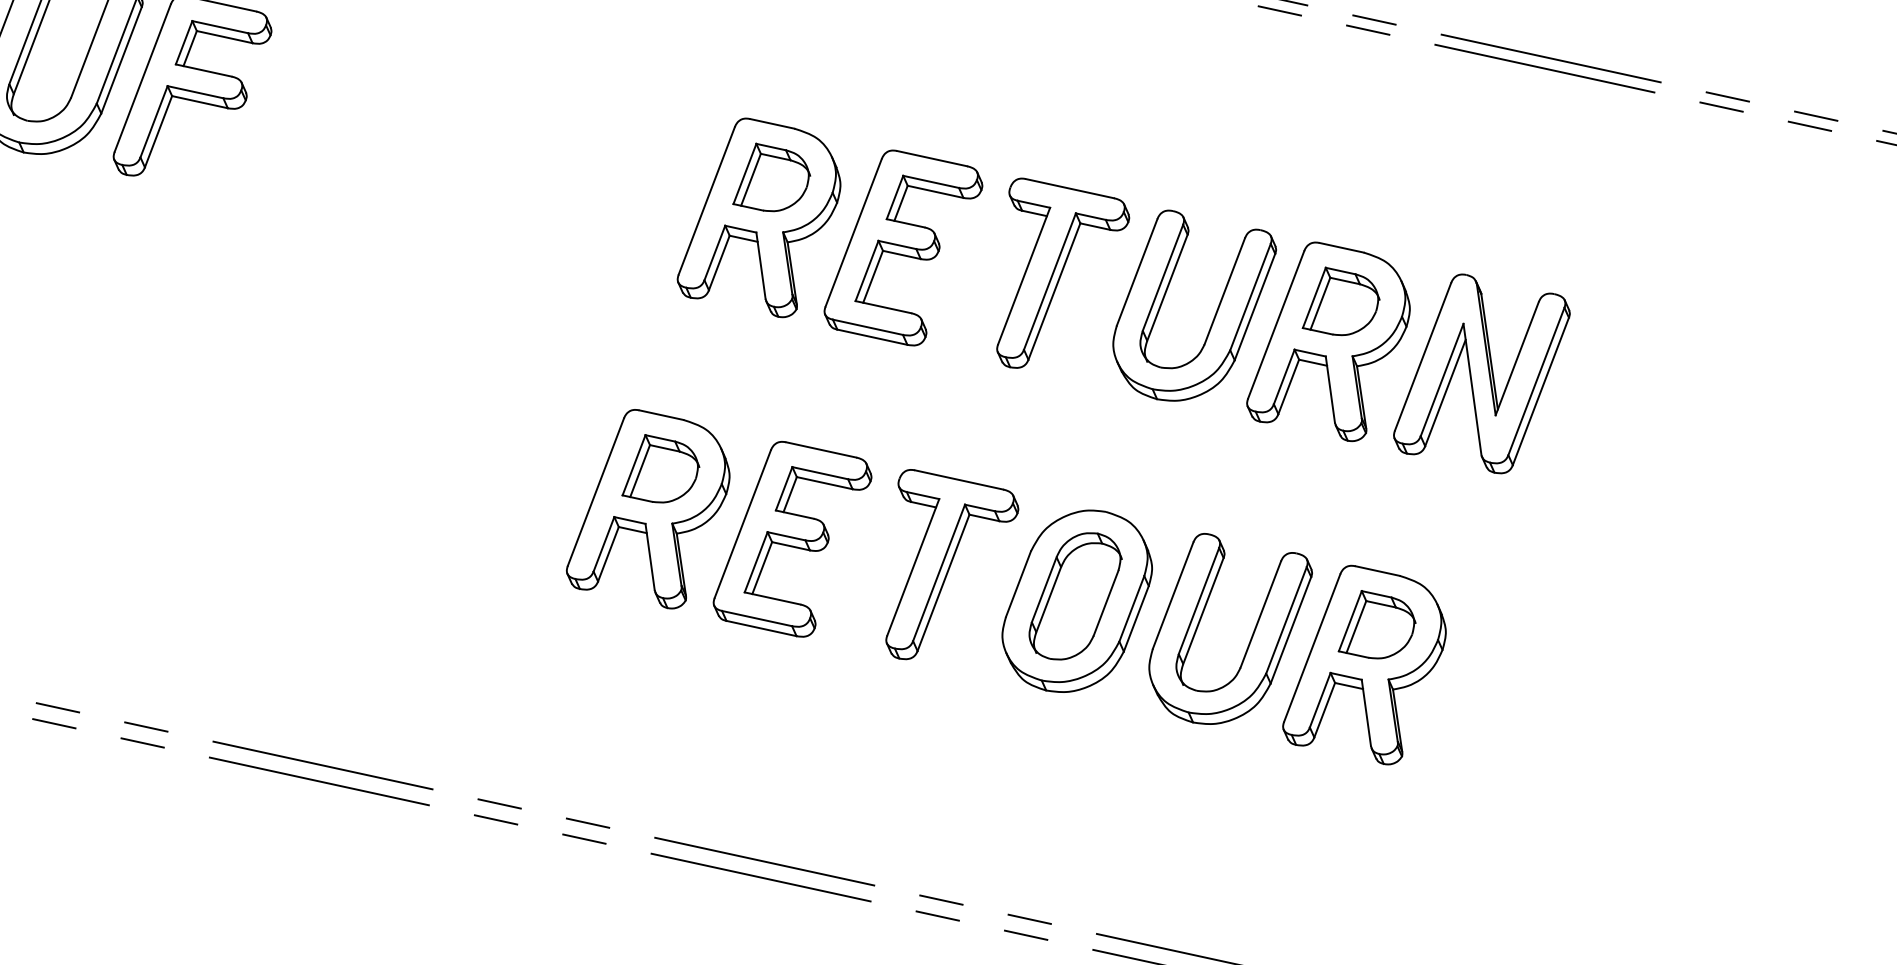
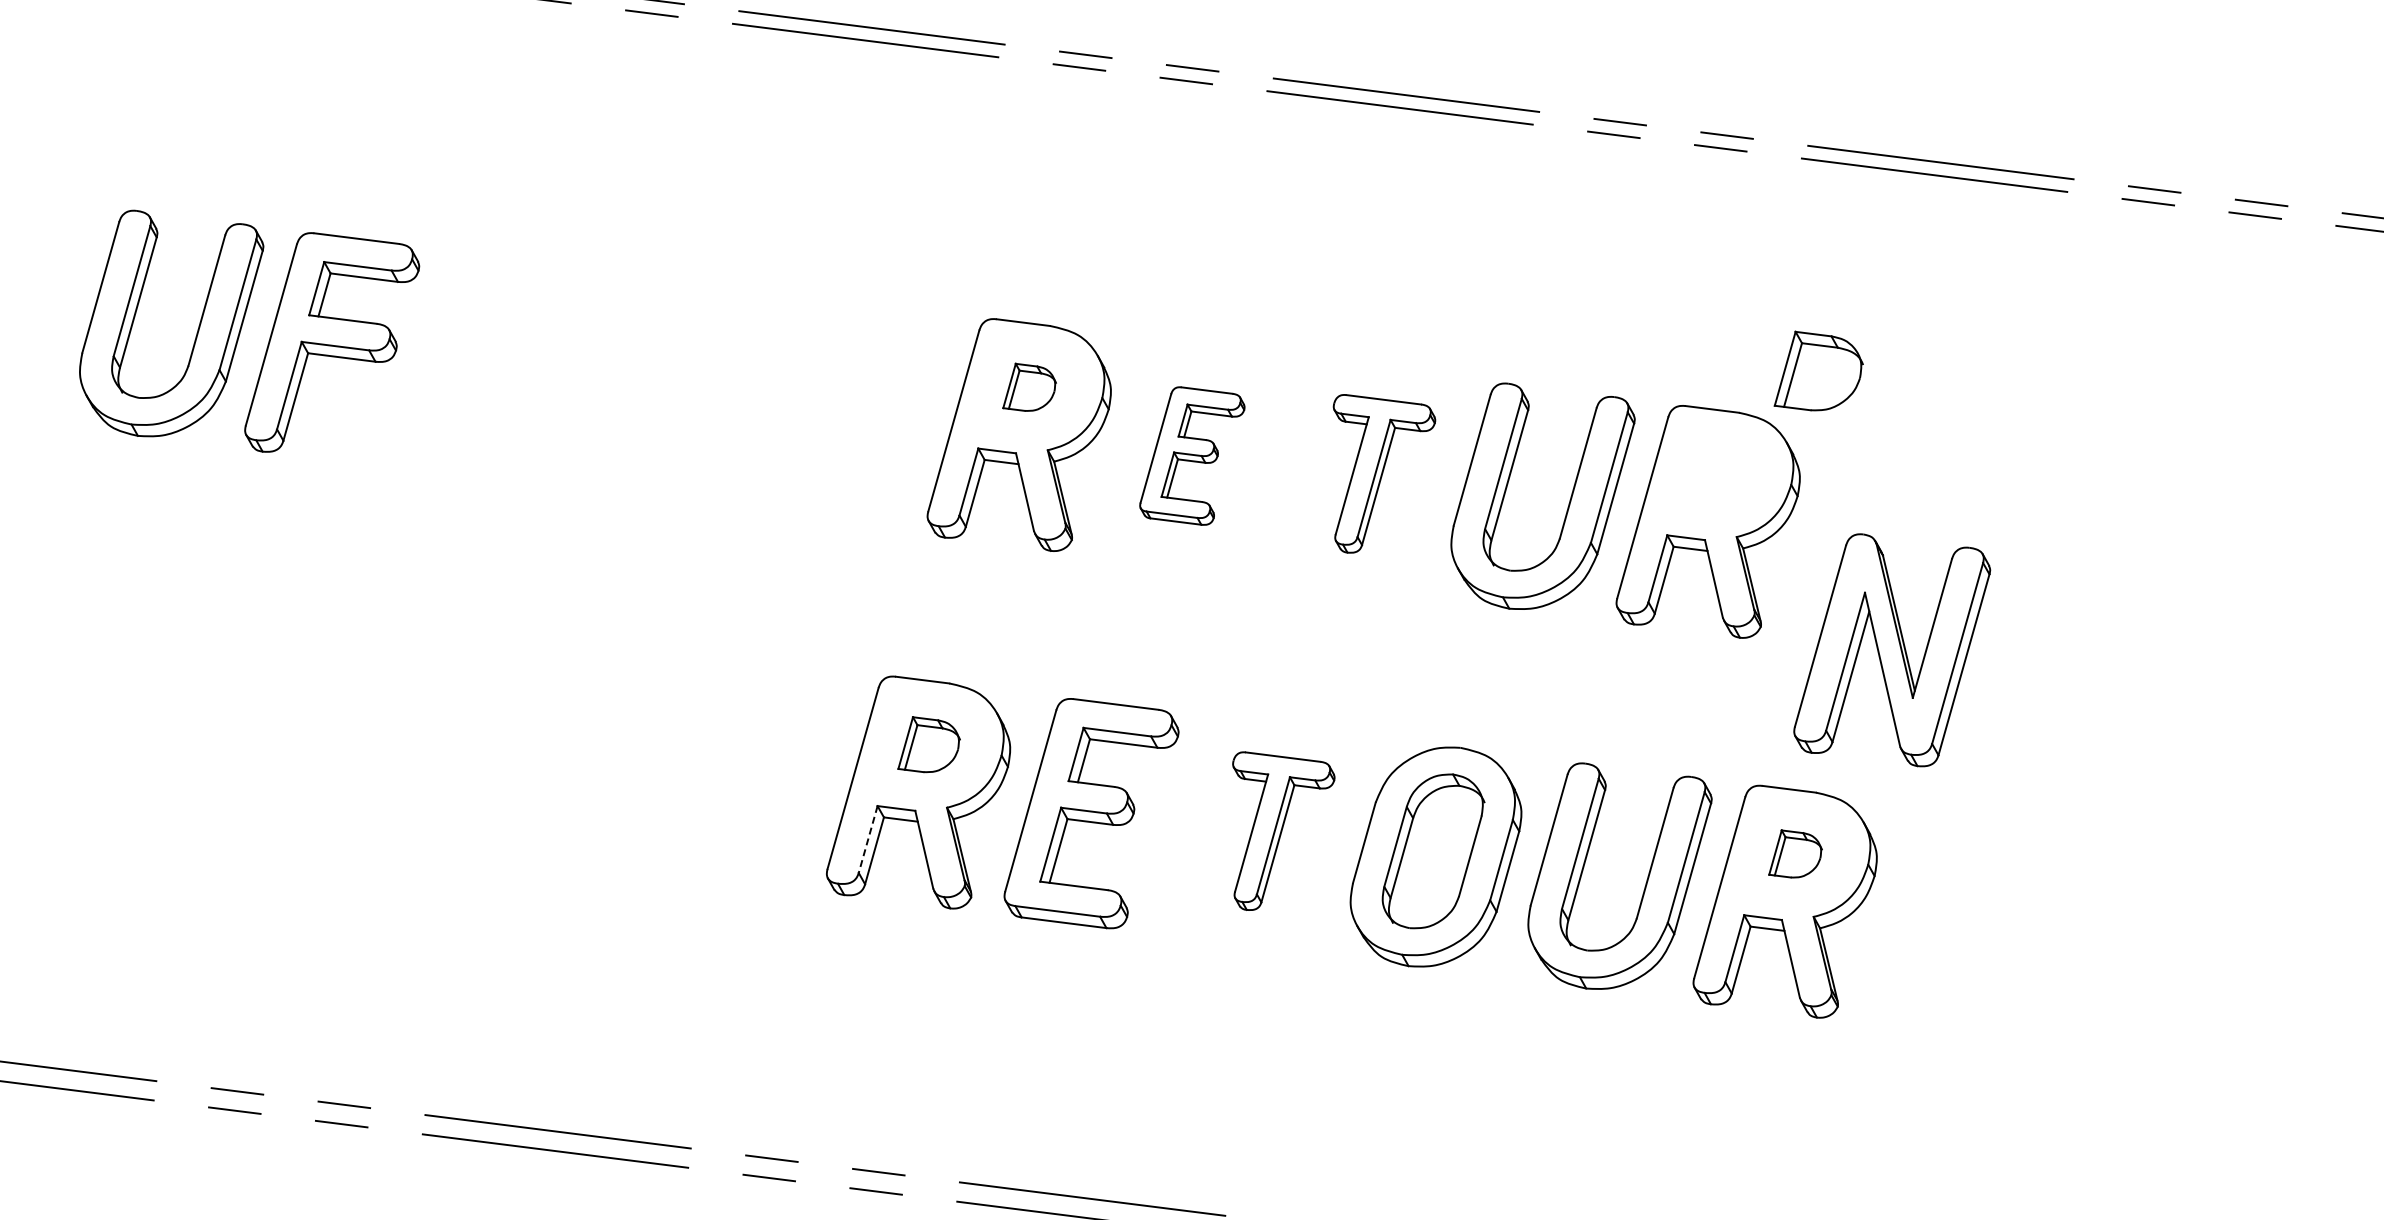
part: (772, 178) -> (1029, 387), size x0.6
part: (903, 247) -> (1192, 455), size x0.6
part: (1062, 276) -> (1384, 473), size x0.7
part: (1342, 301) -> (1818, 370), moved
part: (1482, 374) -> (1892, 650), moved
part: (662, 469) -> (929, 744), size x0.7
line: (604, 544) -> (868, 839), solid -> dashed
part: (951, 567) -> (1283, 830), size x0.7
part: (1378, 625) -> (1795, 853), size x0.6

